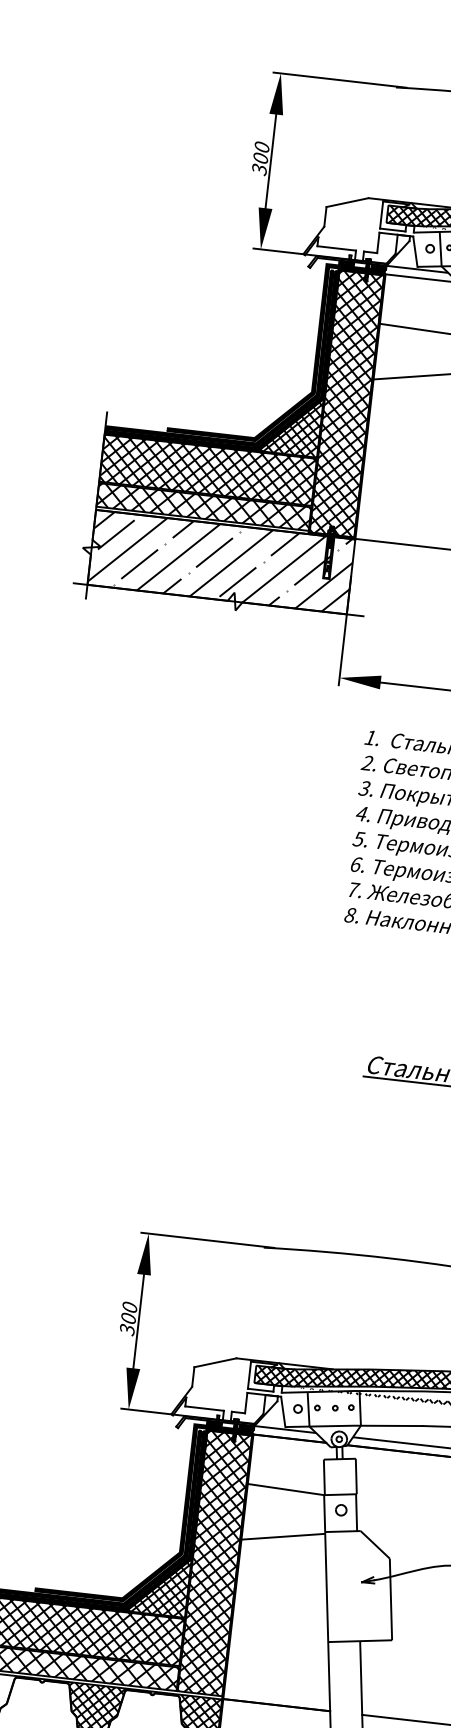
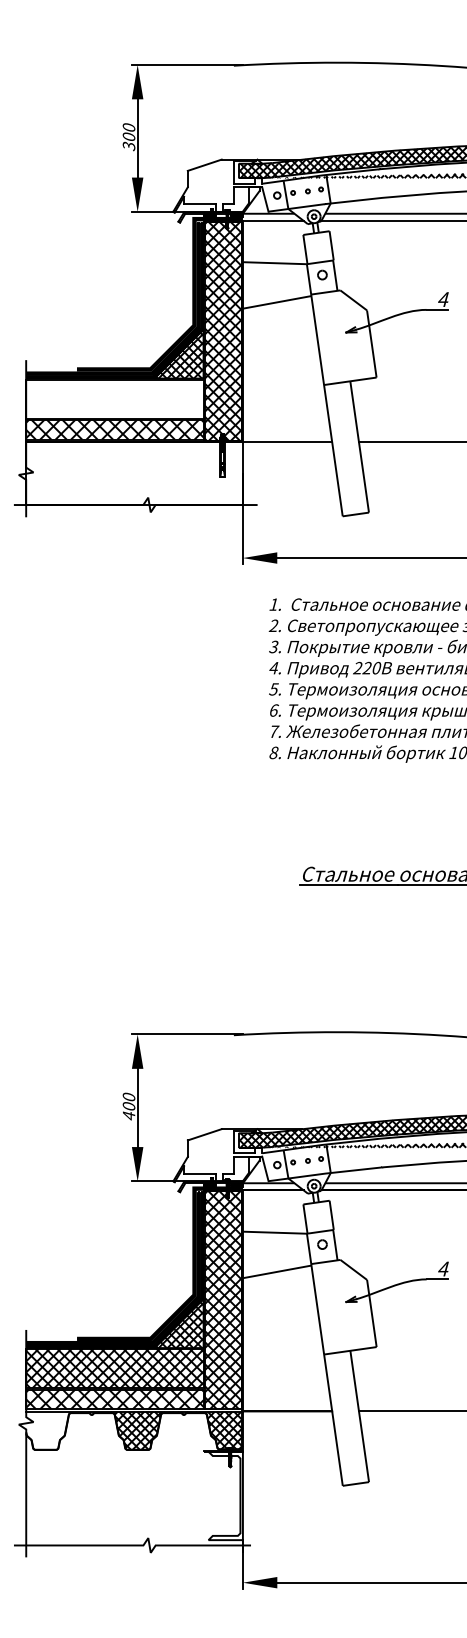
hatch: (207, 469) -> (114, 398), removed
hatch: (221, 561) -> (134, 473), removed
text: (126, 1329) -> (128, 1115), 300 -> 400

